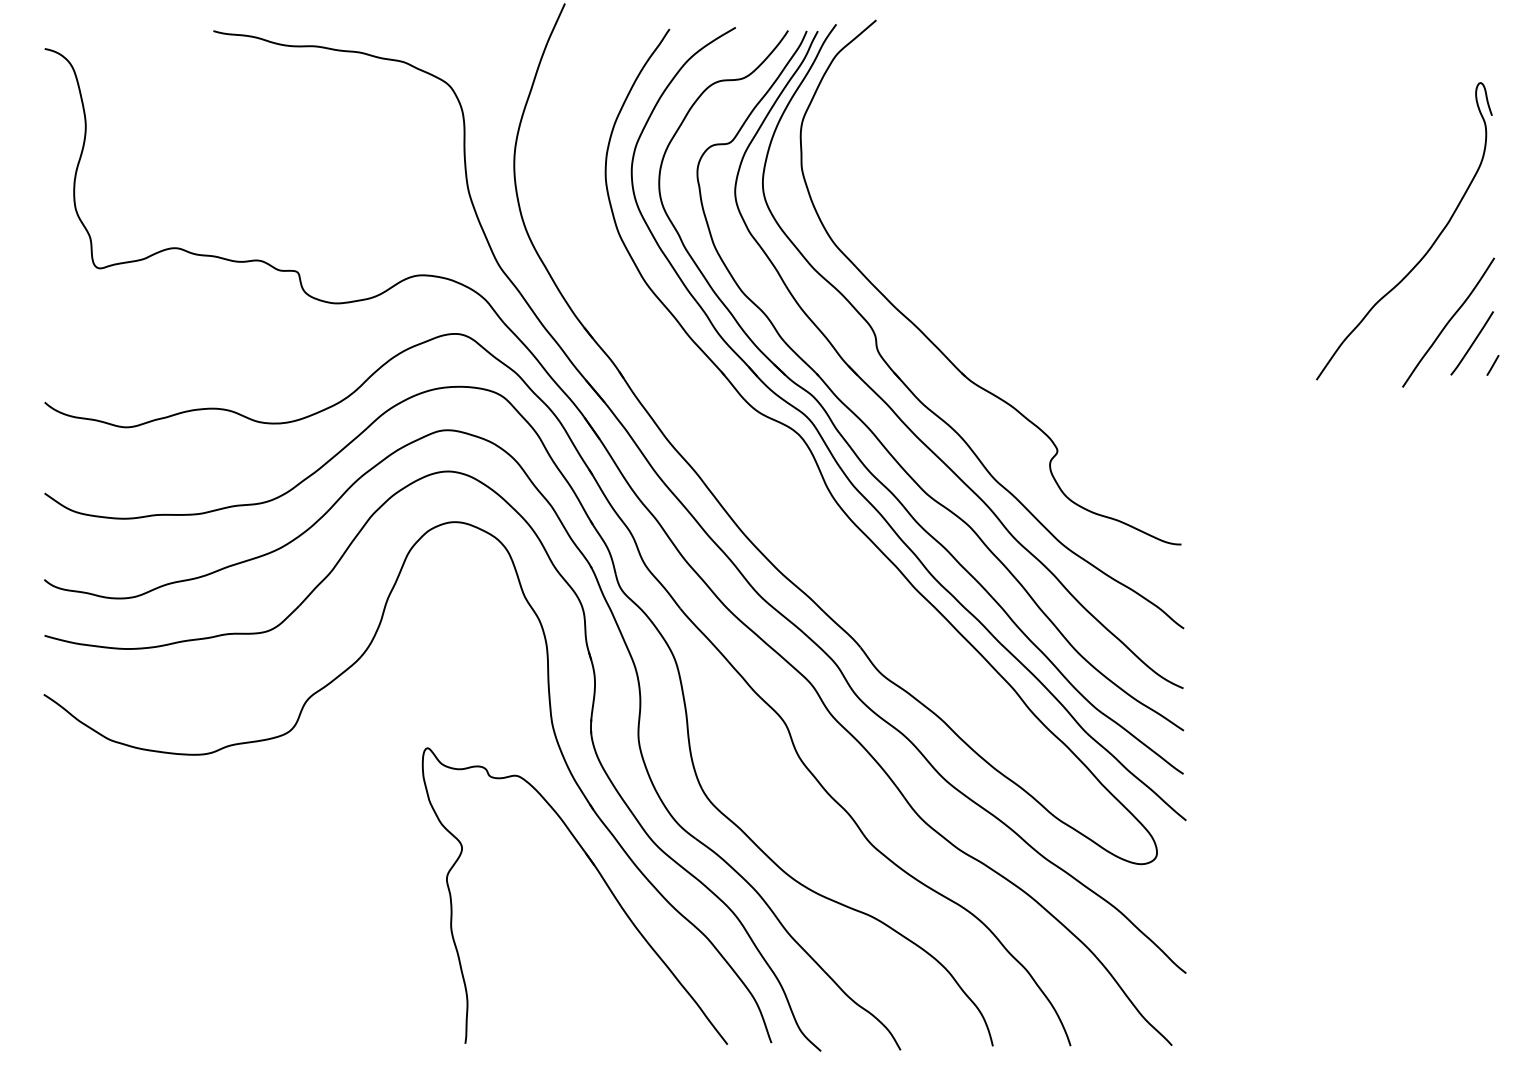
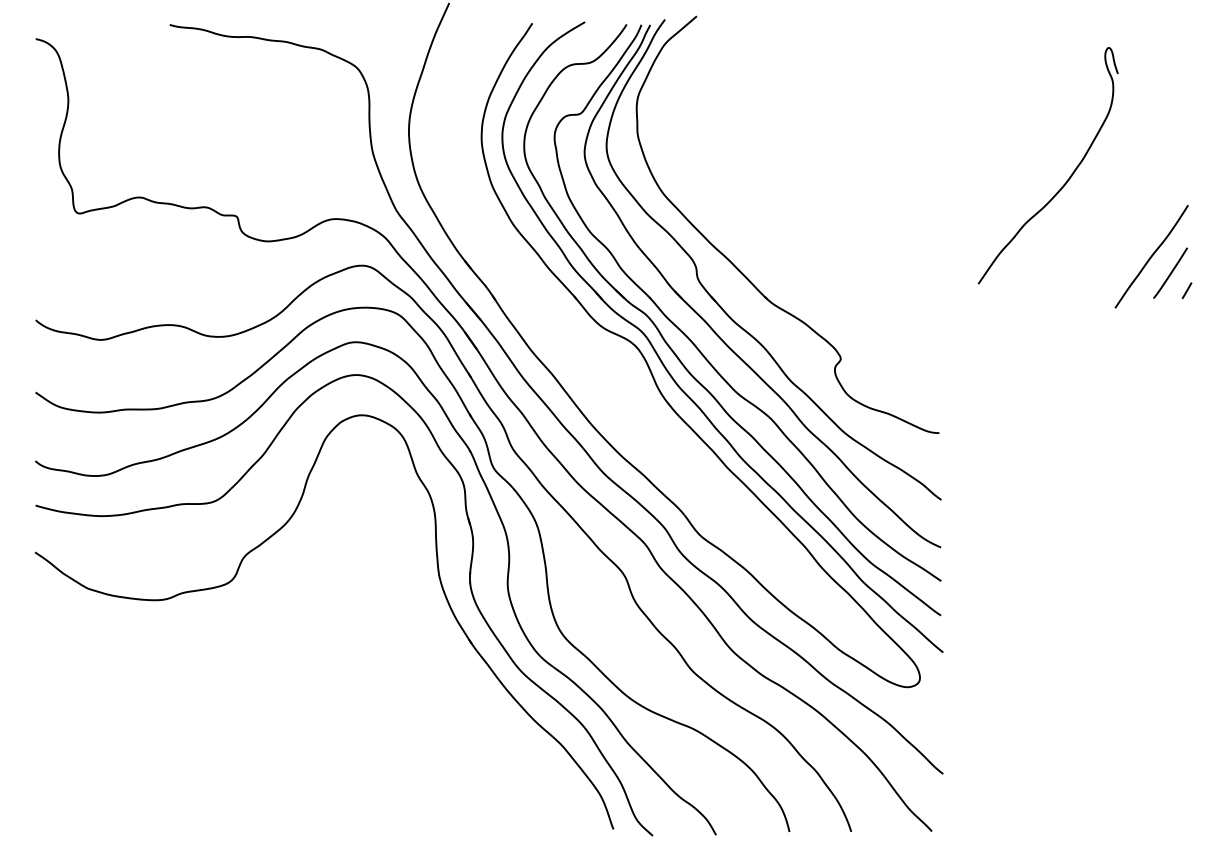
curve: (1429, 247) -> (1068, 178), moved
part: (600, 876) -> (477, 697), removed

